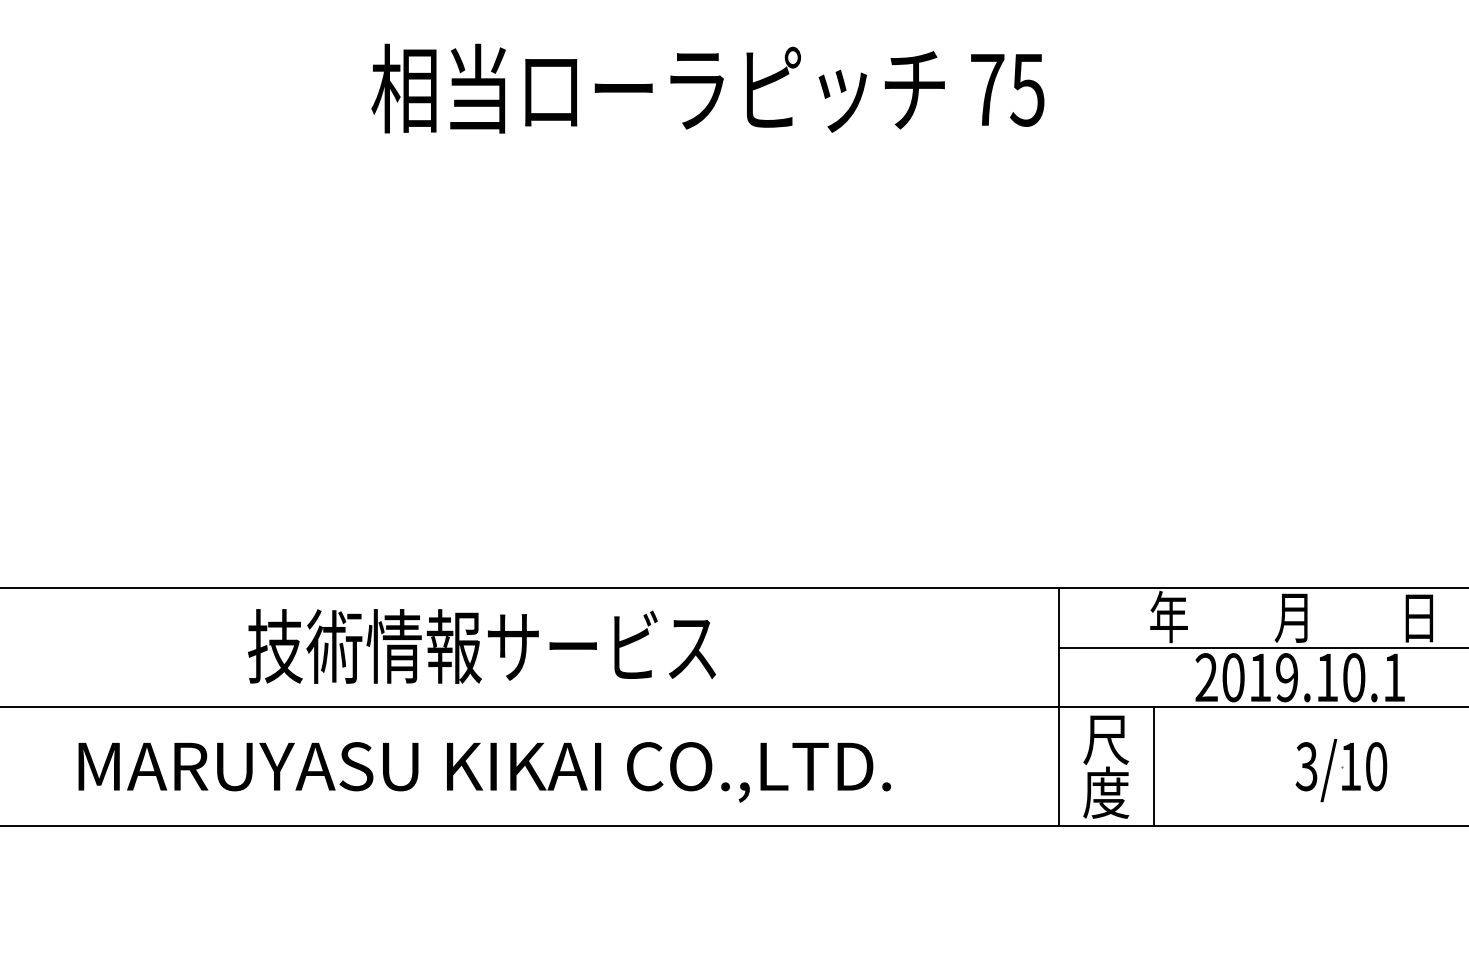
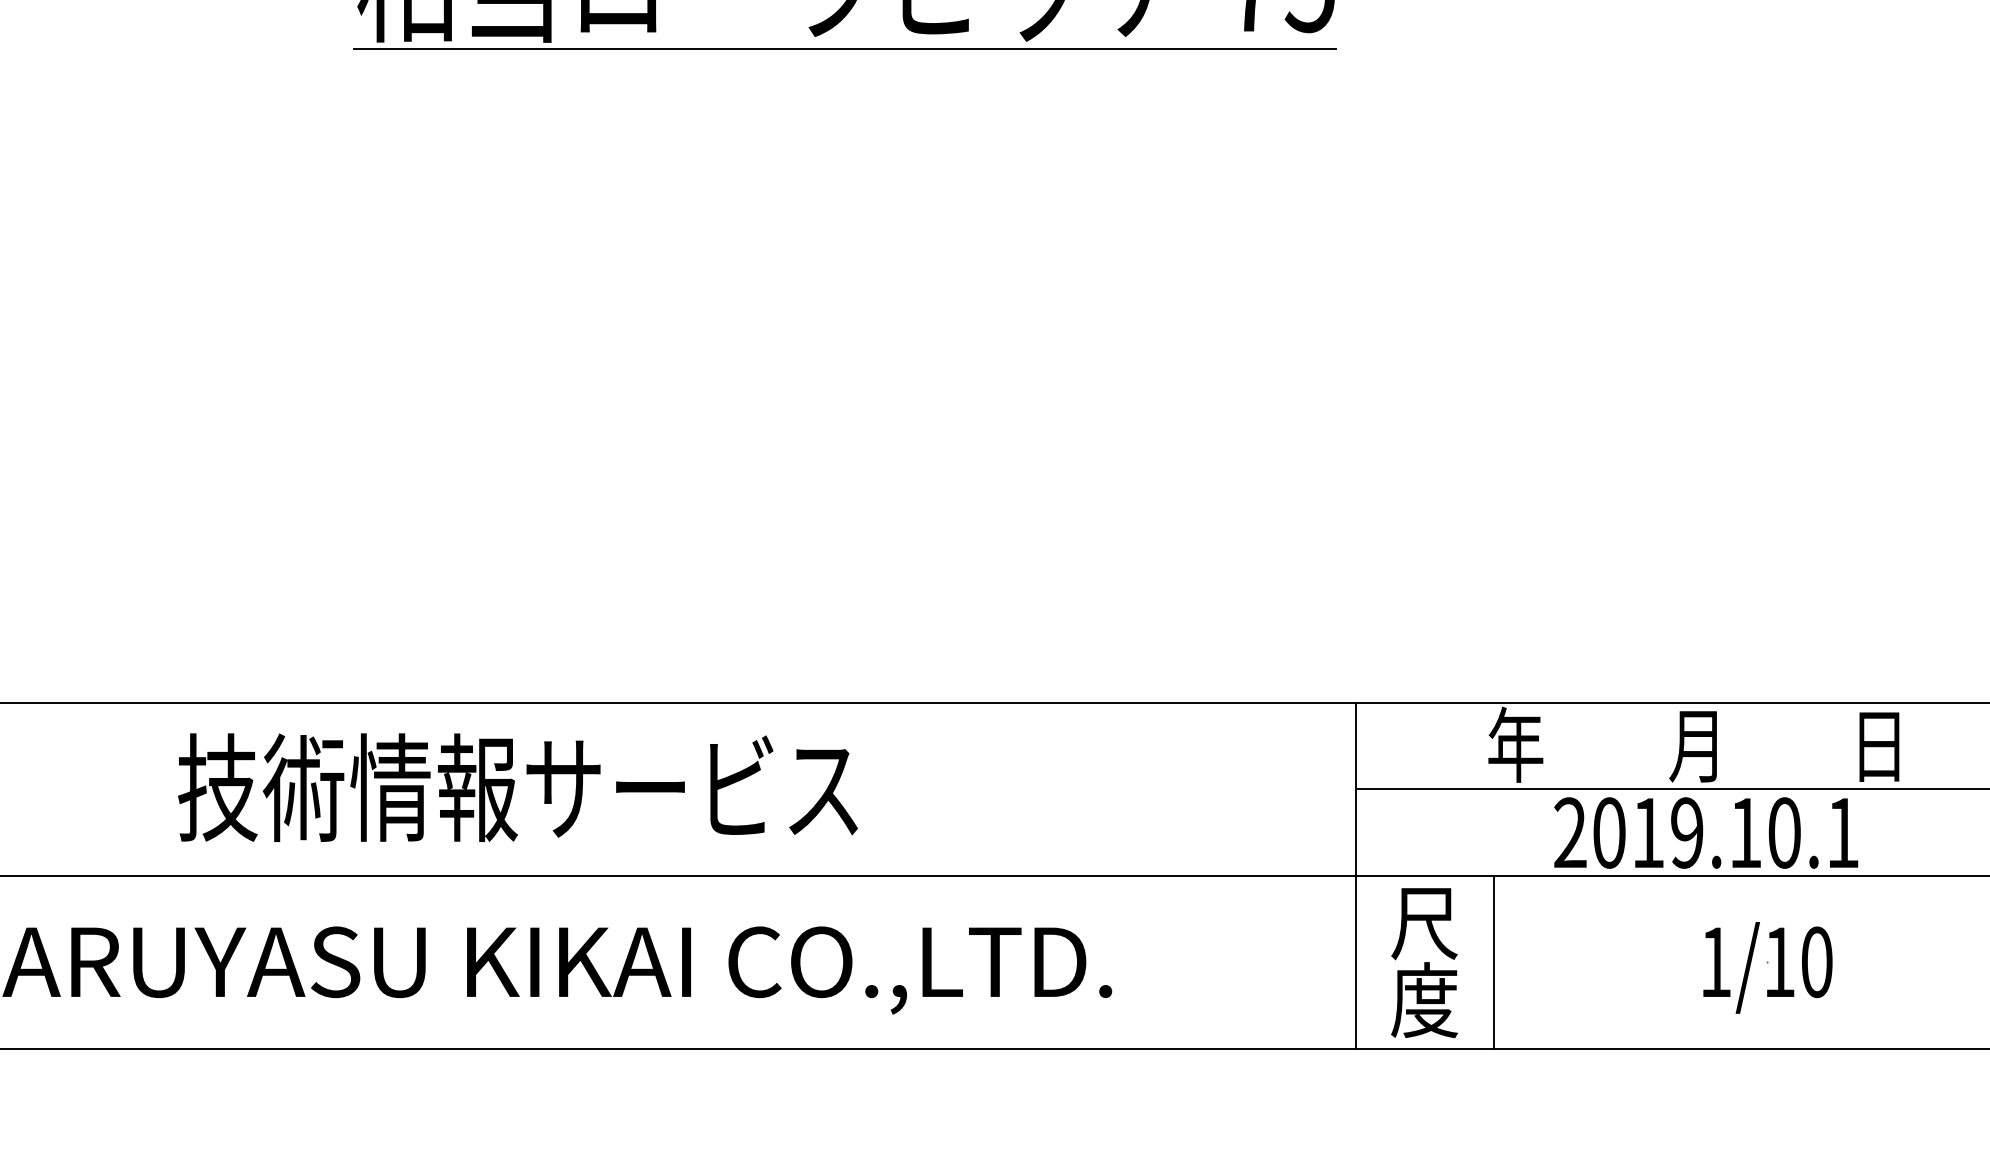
line: (707, 137) -> (845, 48), added
text: (1306, 766) -> (1715, 961), 3/10 -> 1/10

